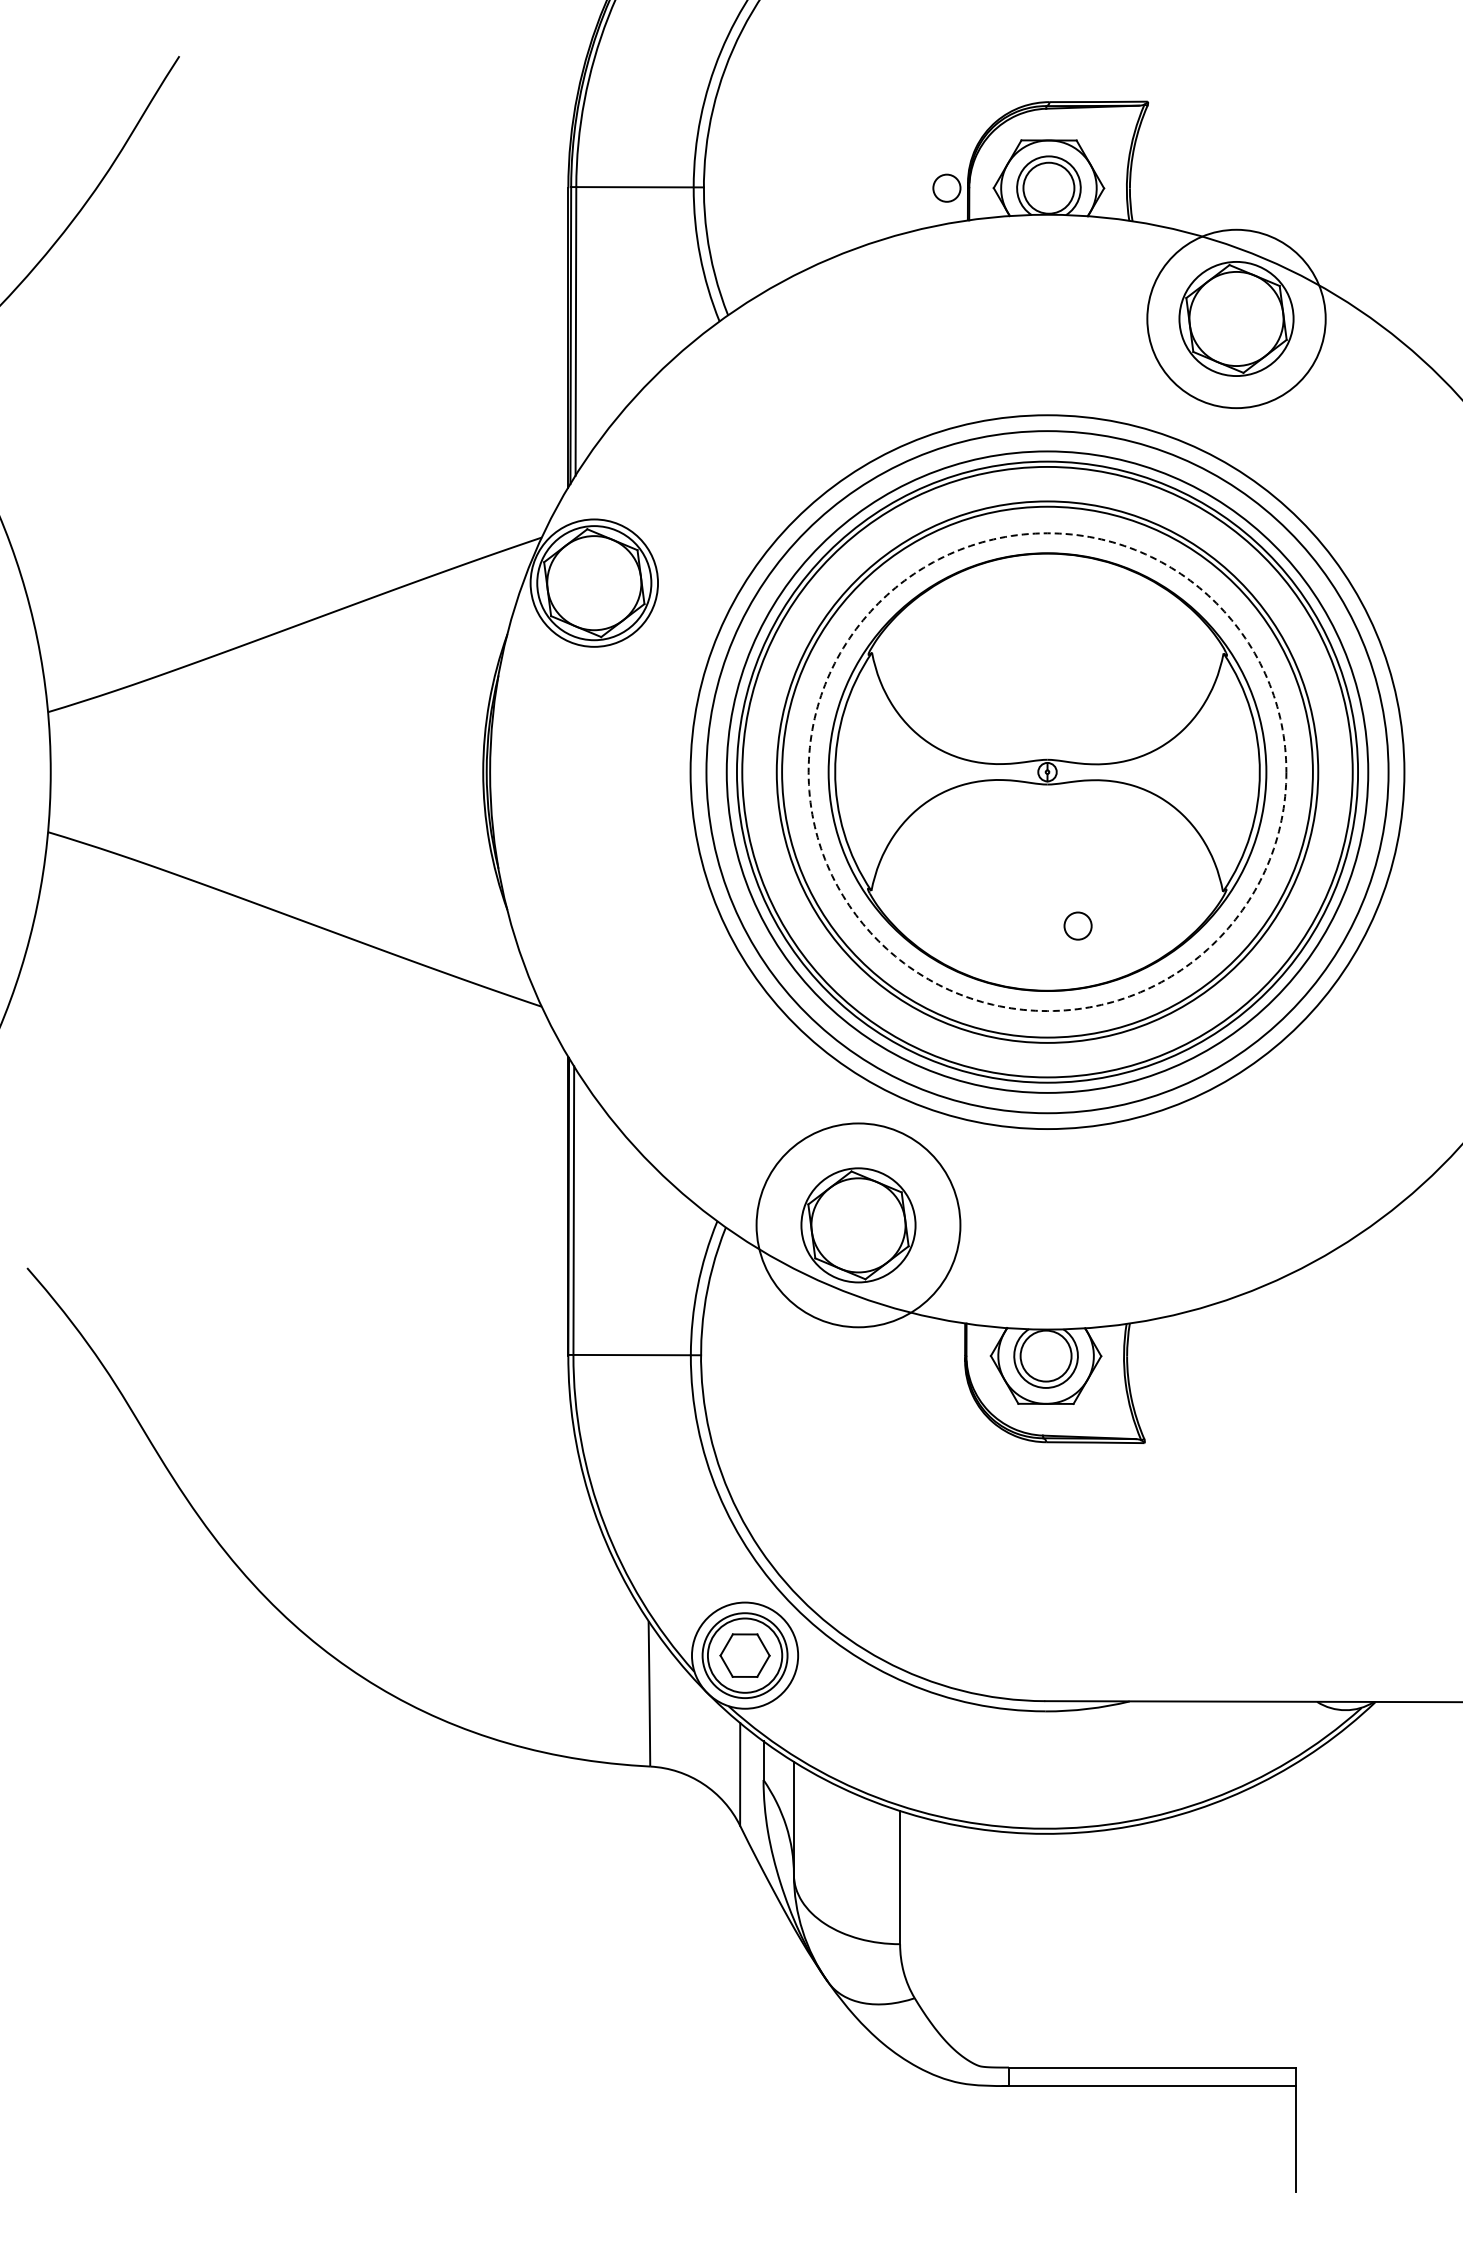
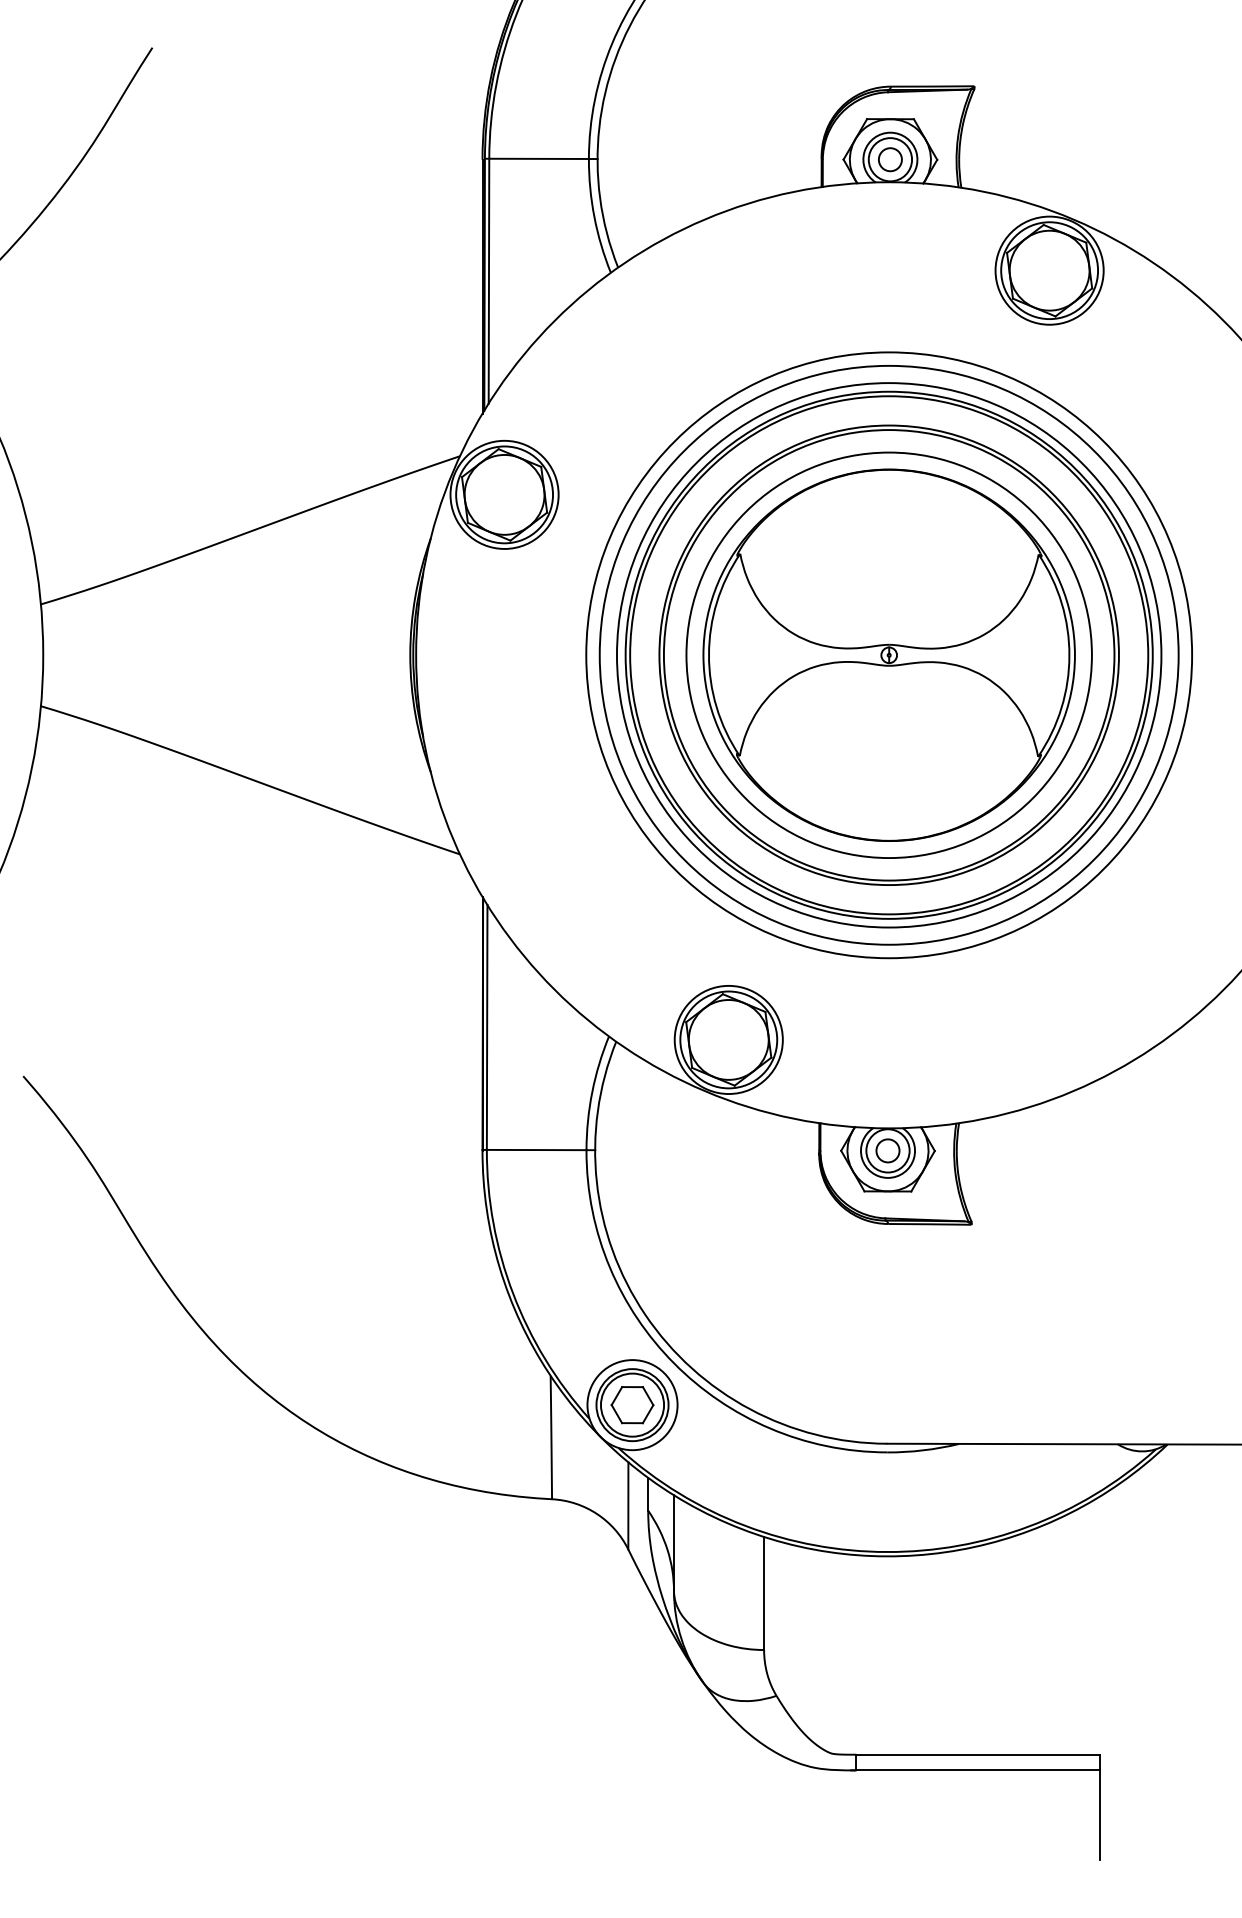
circle: (946, 187) -> (890, 159), moved
circle: (1236, 318) -> (1049, 270), size x0.71
circle: (1047, 772) -> (889, 655), dashed -> solid
circle: (1077, 925) -> (887, 1150), moved
circle: (858, 1225) -> (728, 1040), size x0.62

